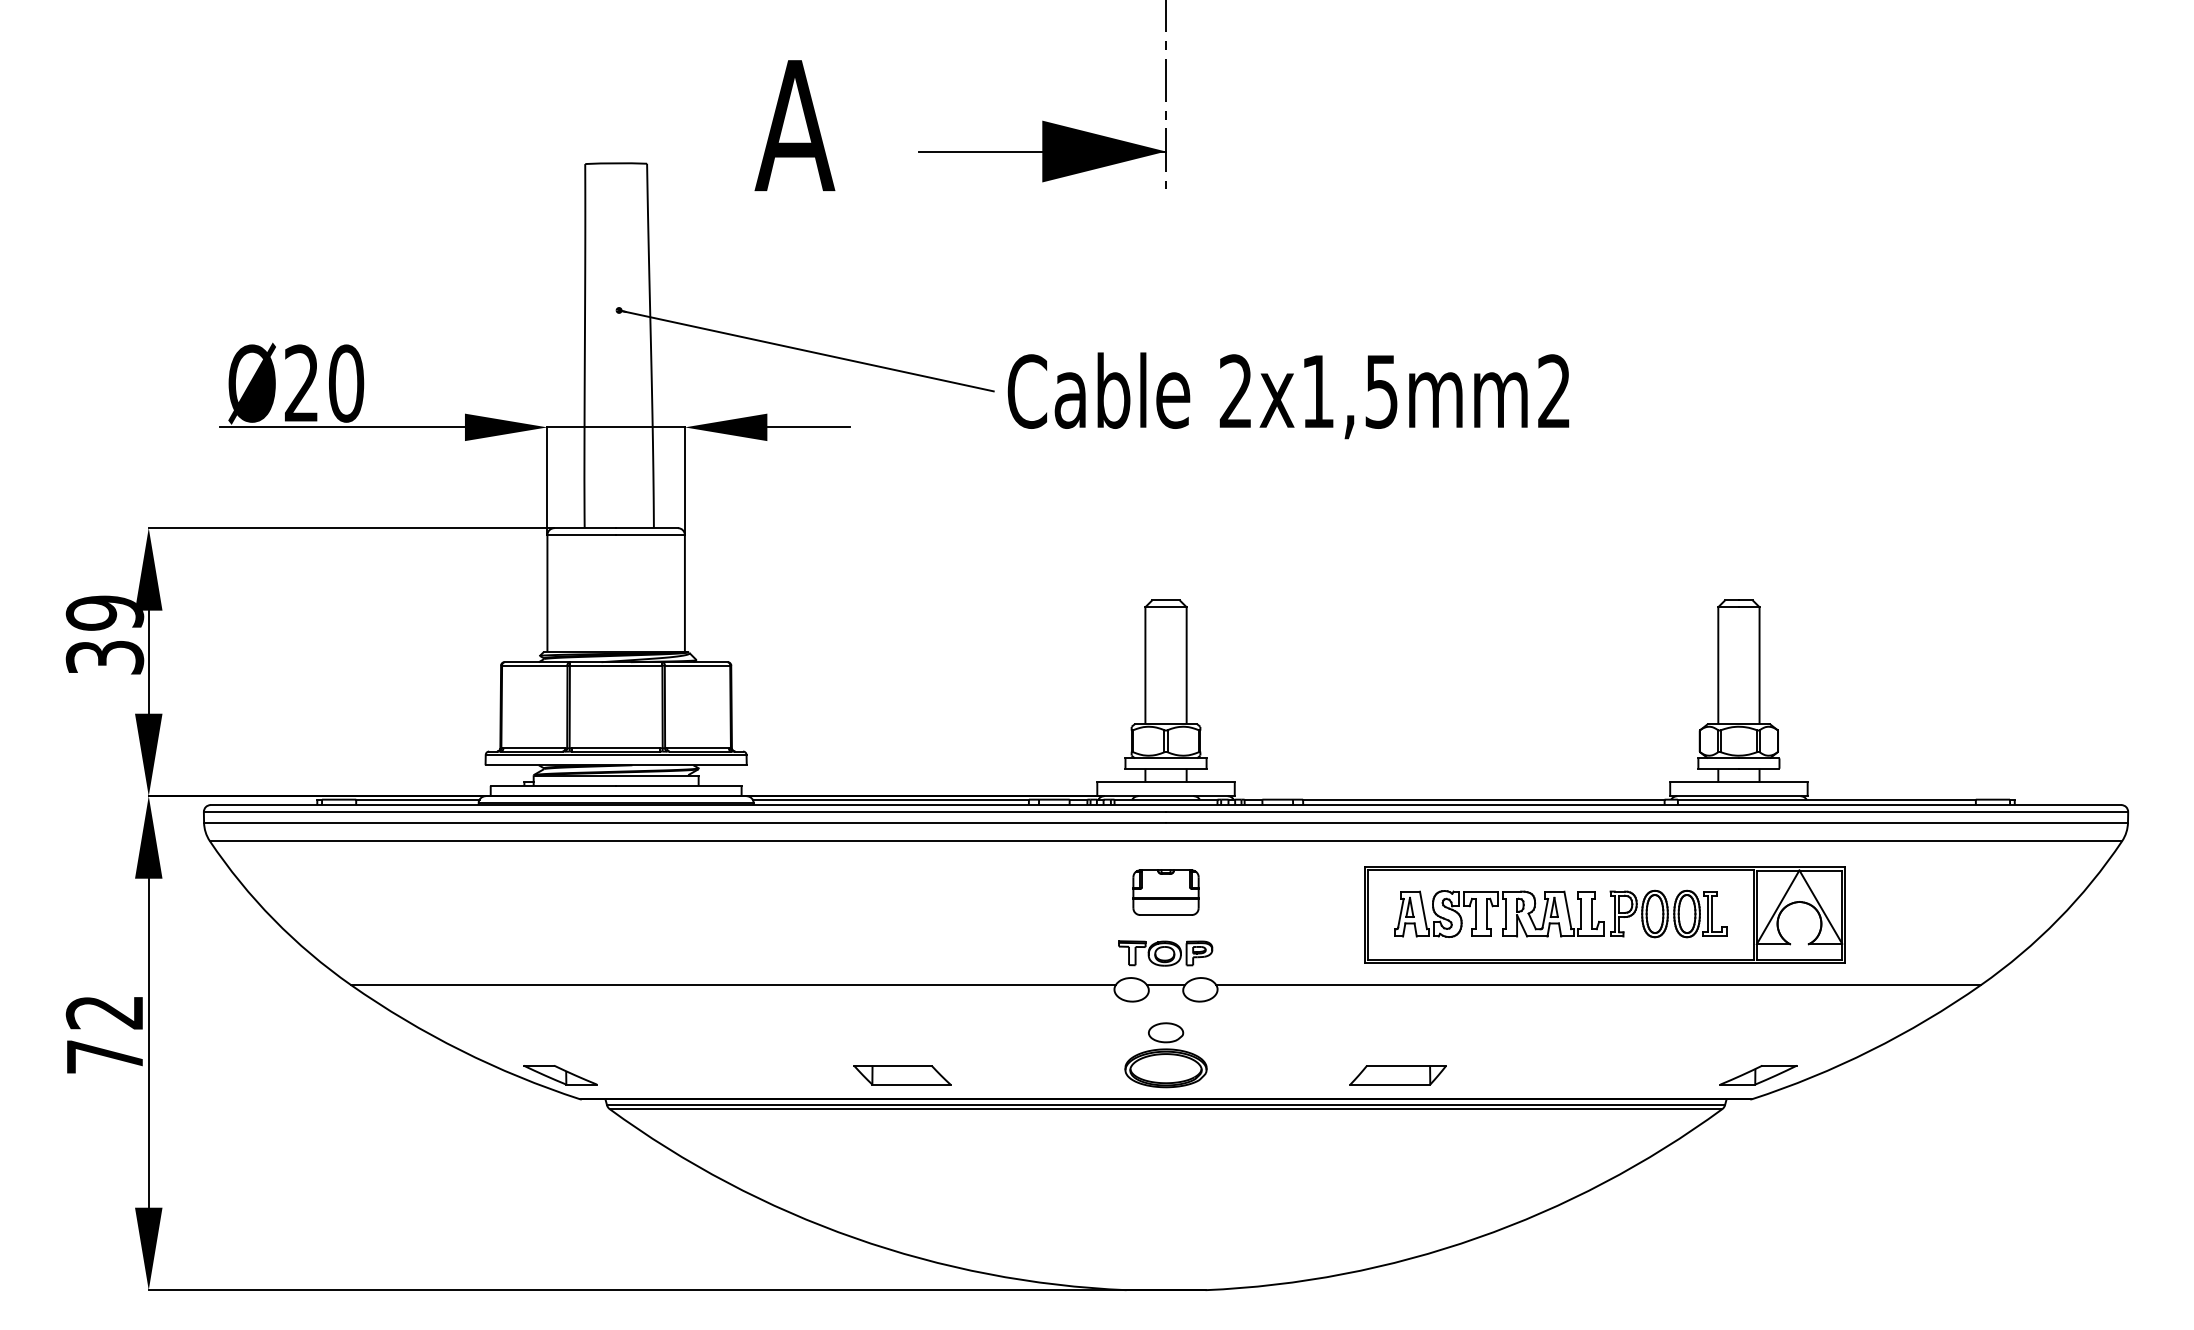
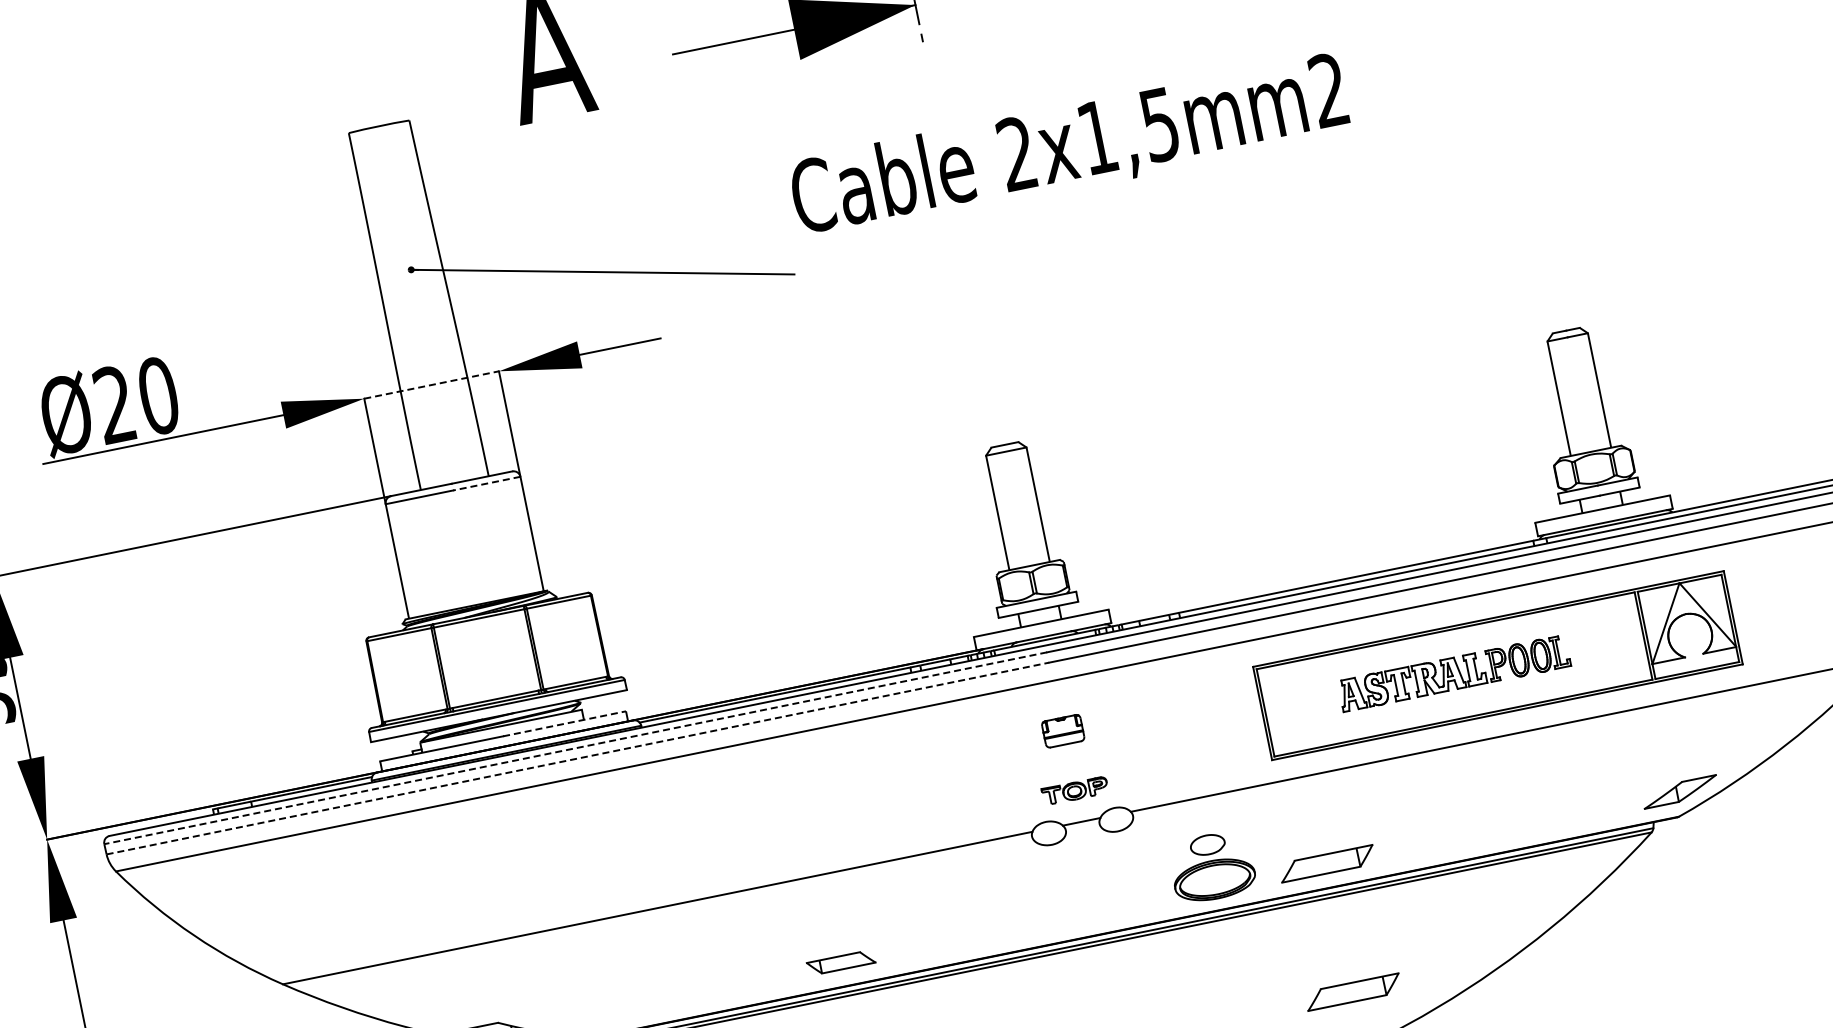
text: (1288, 395) -> (1069, 147), moved
line: (616, 427) -> (431, 385), solid -> dashed
line: (650, 535) -> (486, 484), solid -> dashed
line: (678, 785) -> (564, 723), solid -> dashed
line: (684, 812) -> (575, 748), solid -> dashed
line: (685, 822) -> (578, 758), solid -> dashed
part: (1165, 892) -> (1062, 731), size x0.6
part: (1560, 913) -> (1453, 673), size x0.7
part: (1165, 953) -> (1074, 791), size x0.7
part: (1165, 1055) -> (1211, 867), moved
part: (902, 1075) -> (841, 963), size x0.7
part: (1397, 1206) -> (1352, 992), added

